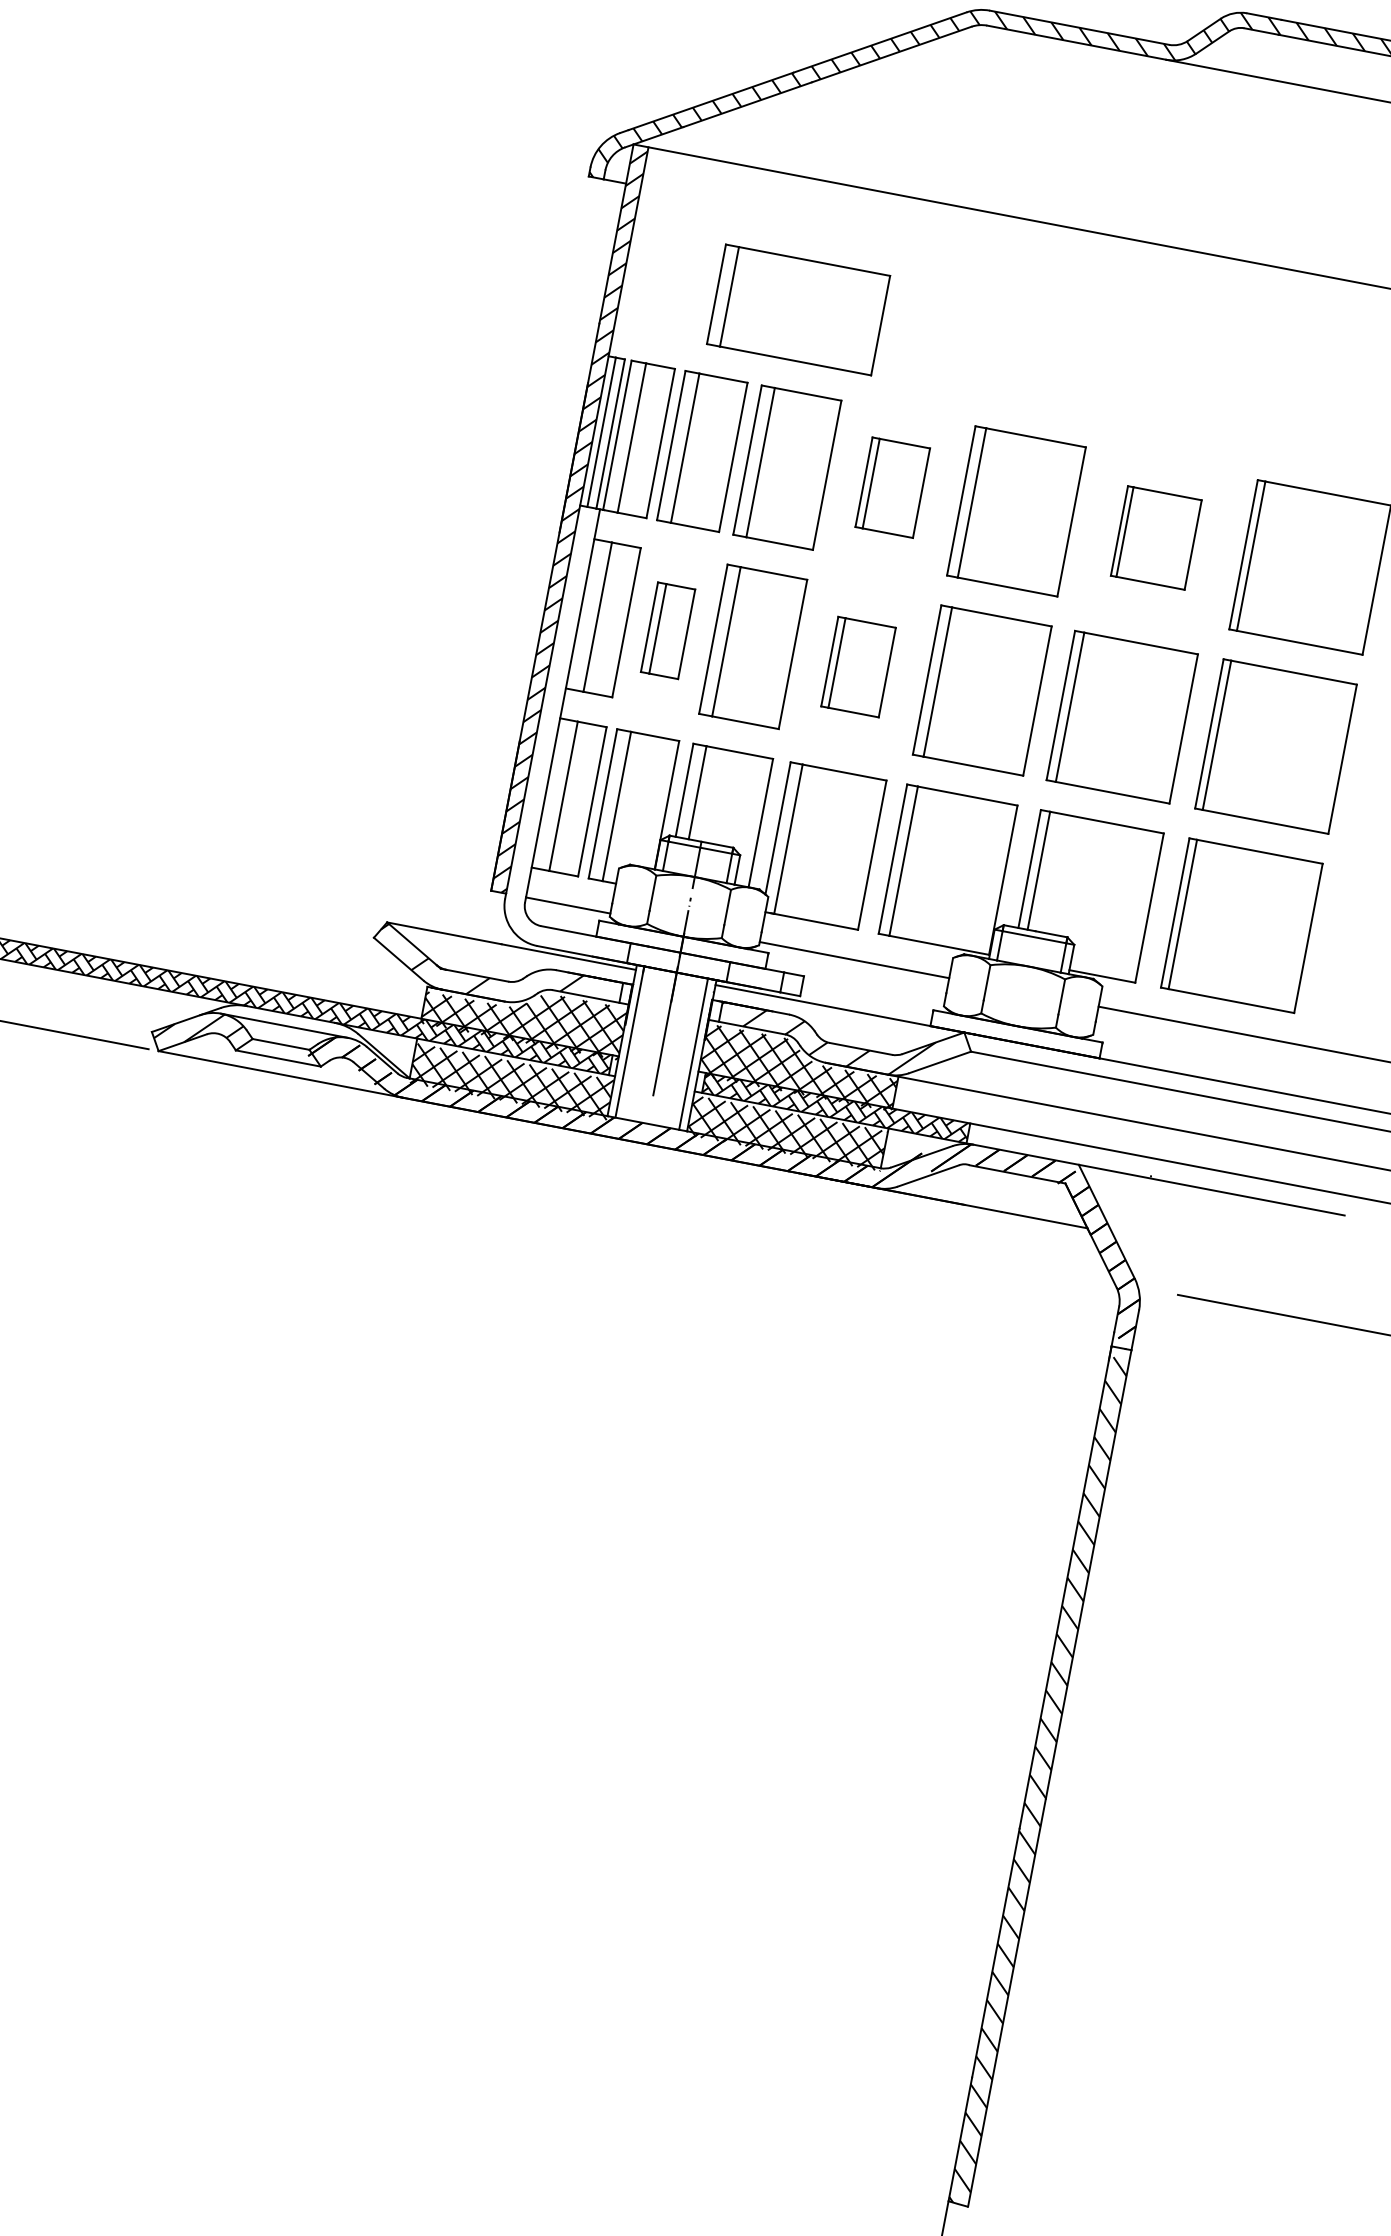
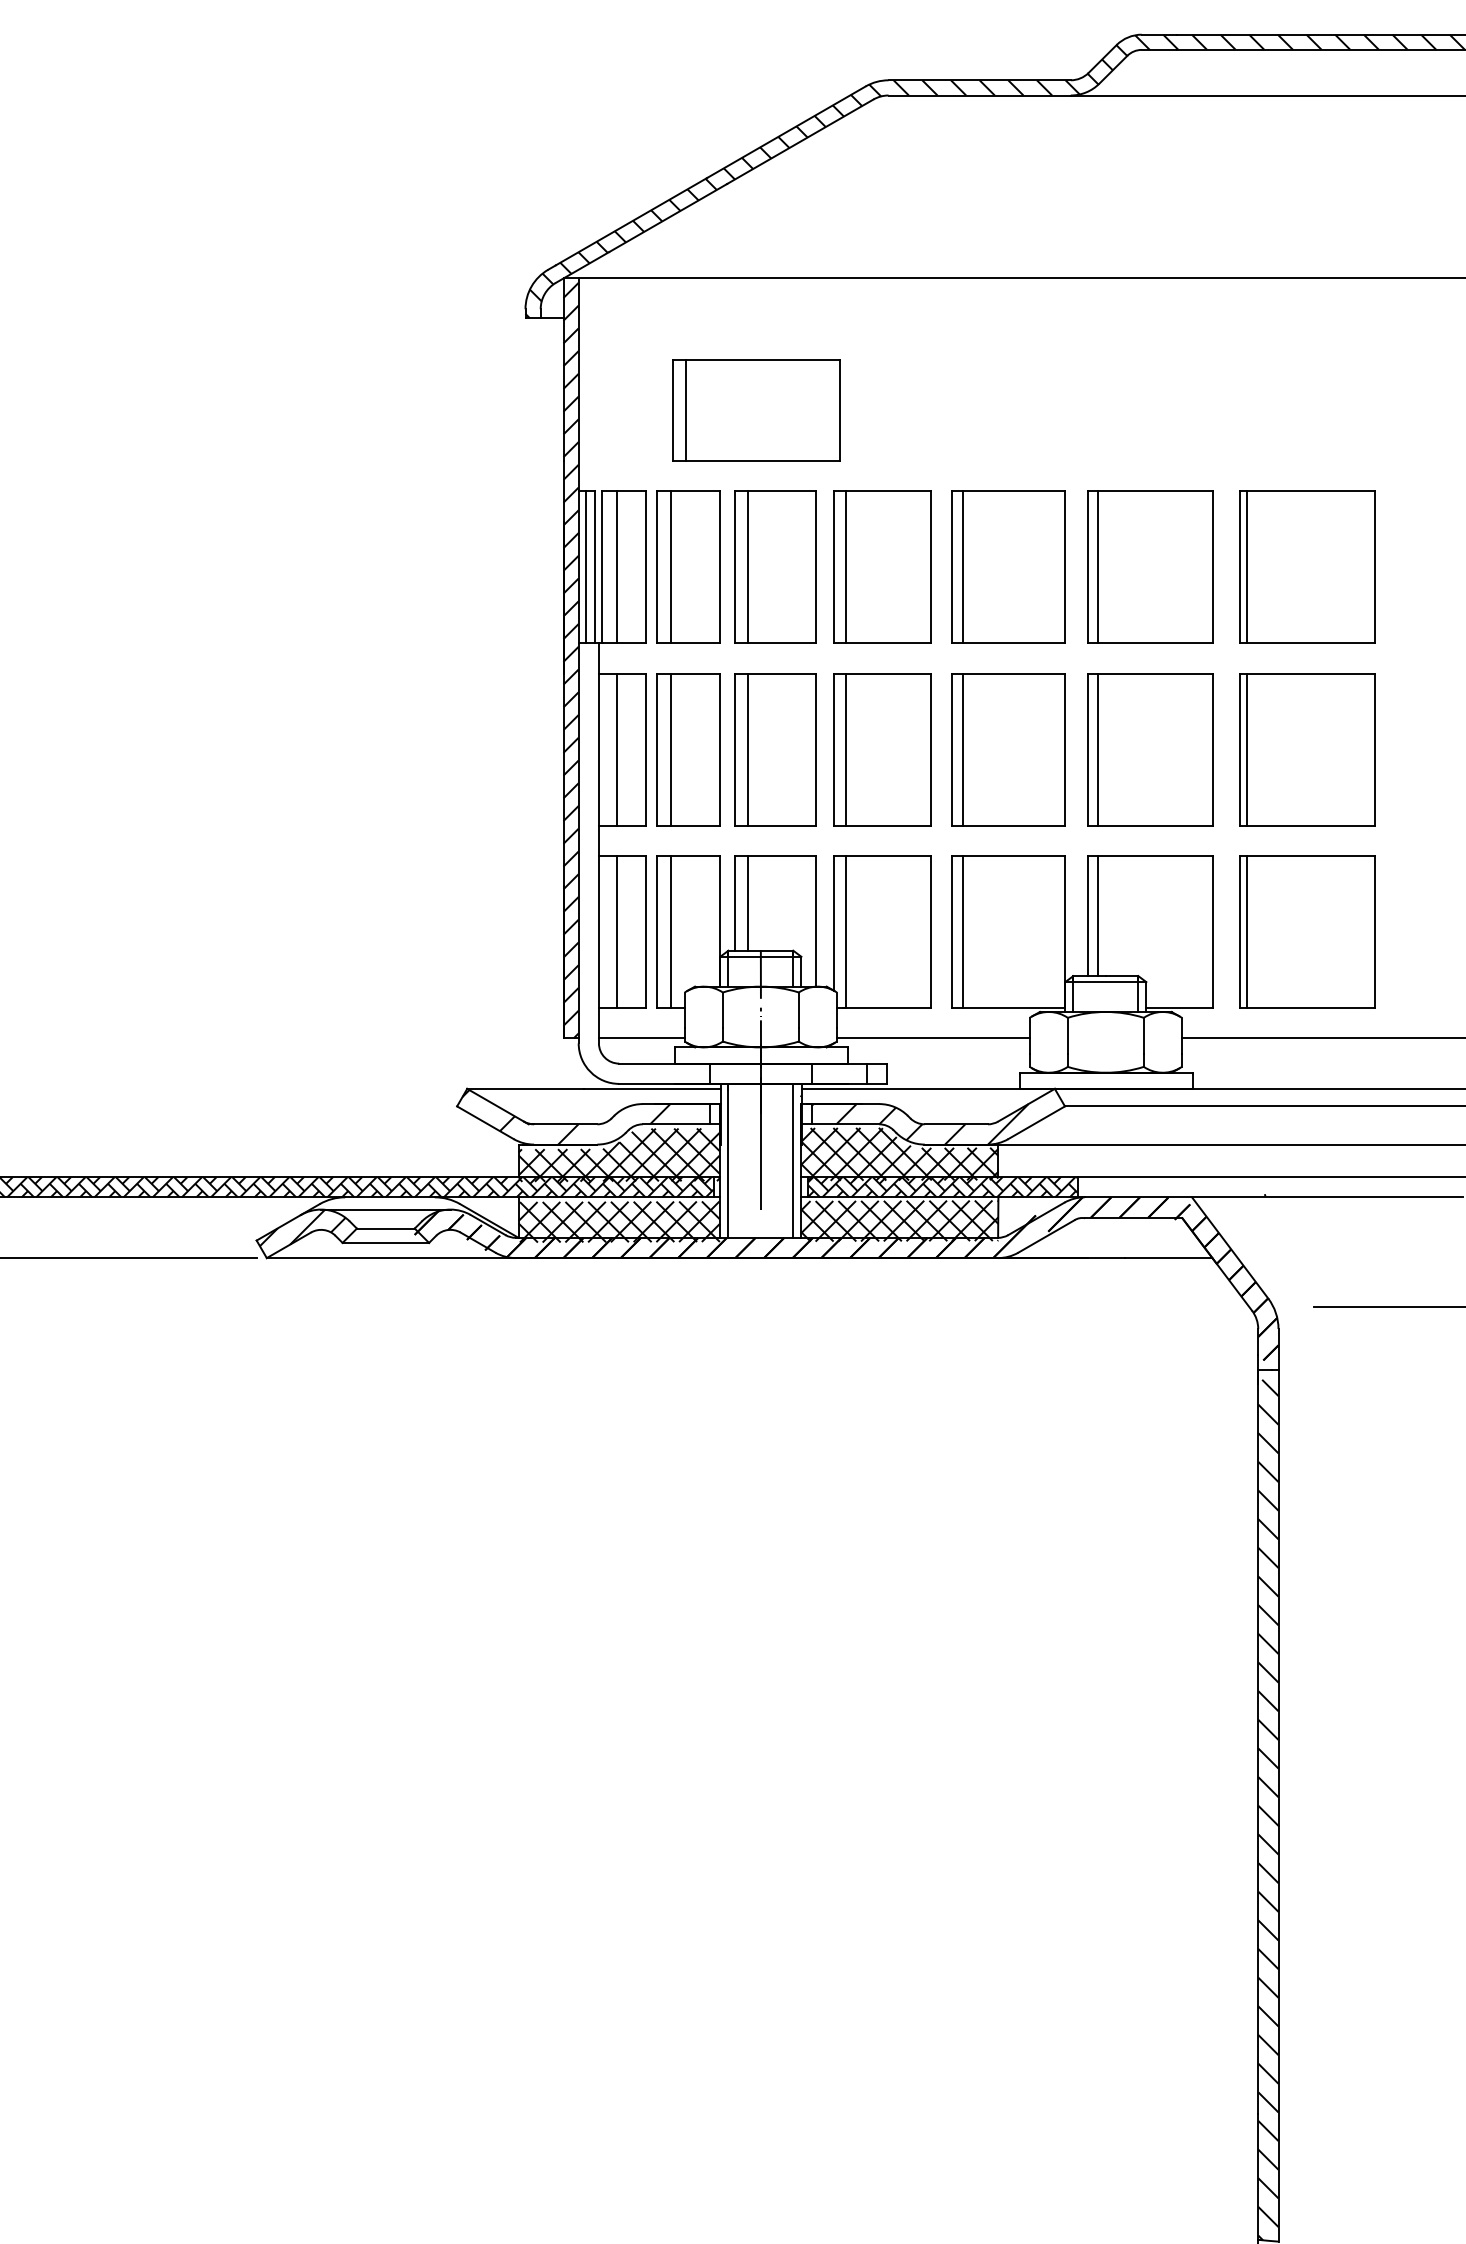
part: (892, 487) -> (882, 566), size x1.67
part: (1156, 537) -> (1150, 566), size x1.67
part: (668, 630) -> (688, 749), size x1.67
part: (858, 666) -> (882, 749), size x1.67

